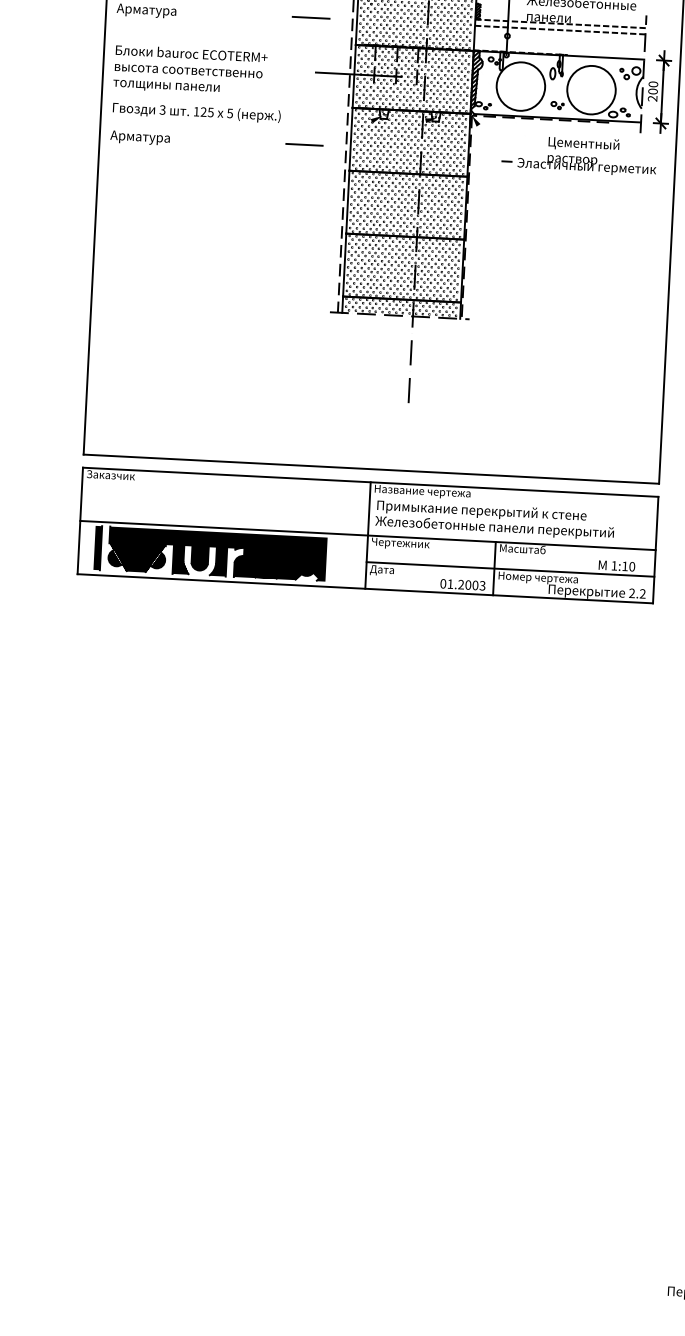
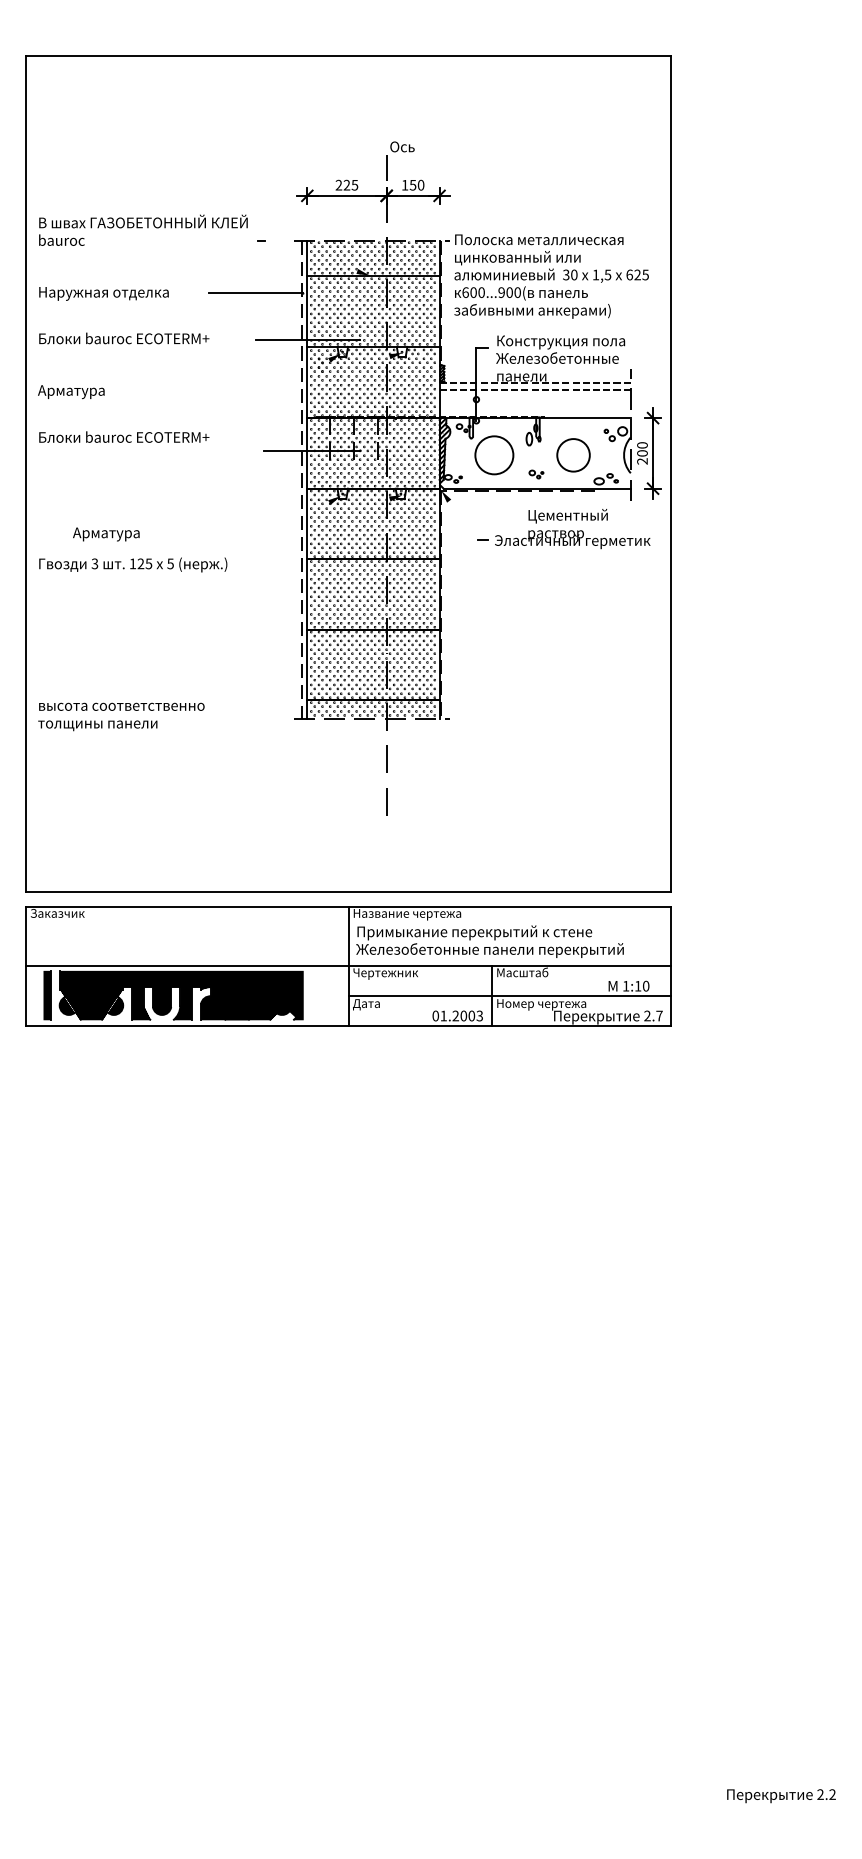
line: (310, 18) -> (255, 390), removed
text: (187, 79) -> (121, 716), moved
circle: (521, 86) -> (494, 455), size x0.7
circle: (591, 90) -> (573, 455), size x0.6
text: (197, 112) -> (133, 564), moved
text: (140, 138) -> (106, 534), moved
line: (304, 144) -> (255, 532), removed
text: (642, 593) -> (659, 1015), 2.2 -> 2.7

